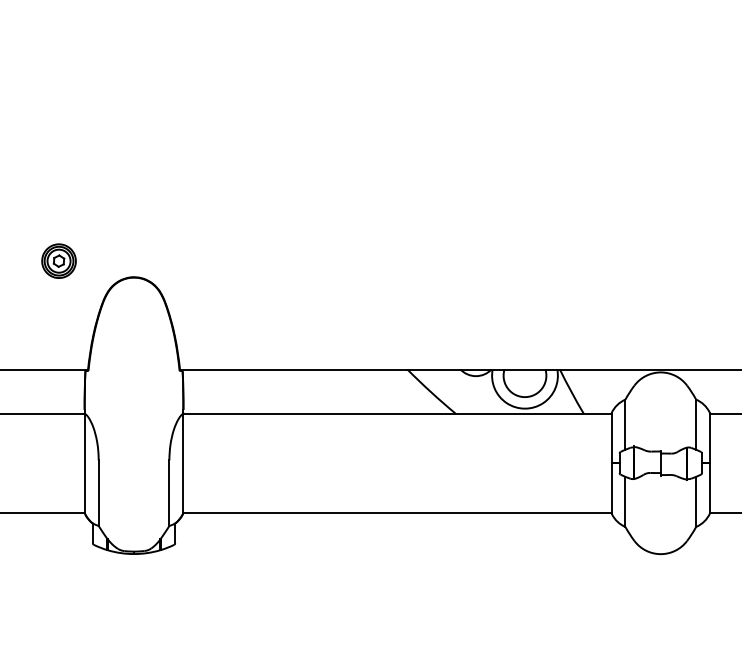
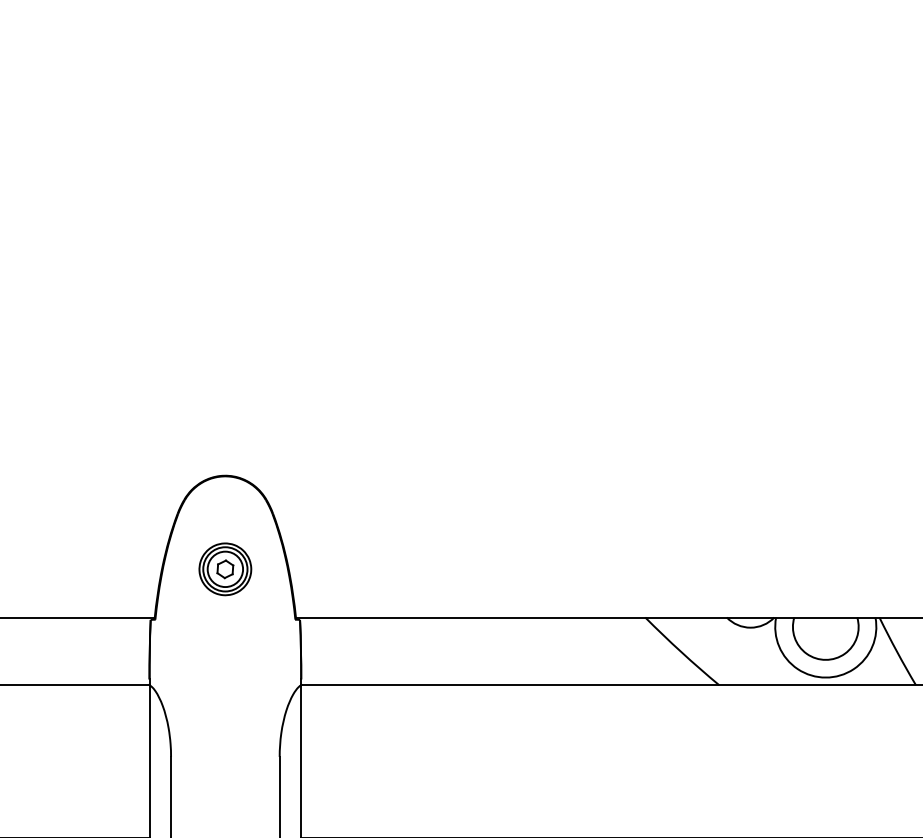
part: (58, 260) -> (224, 568), moved

